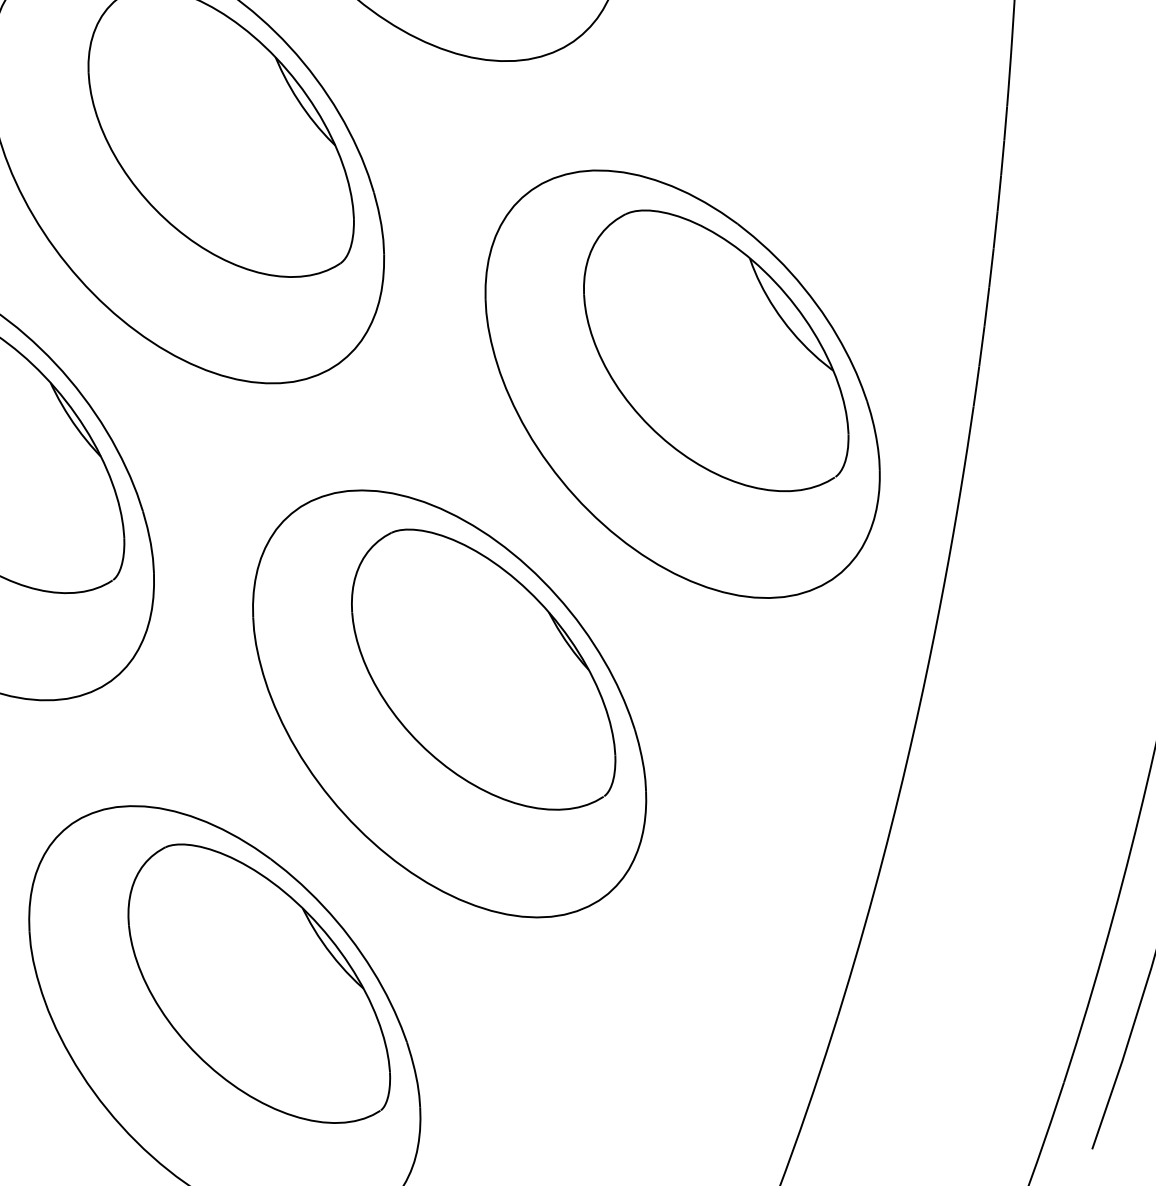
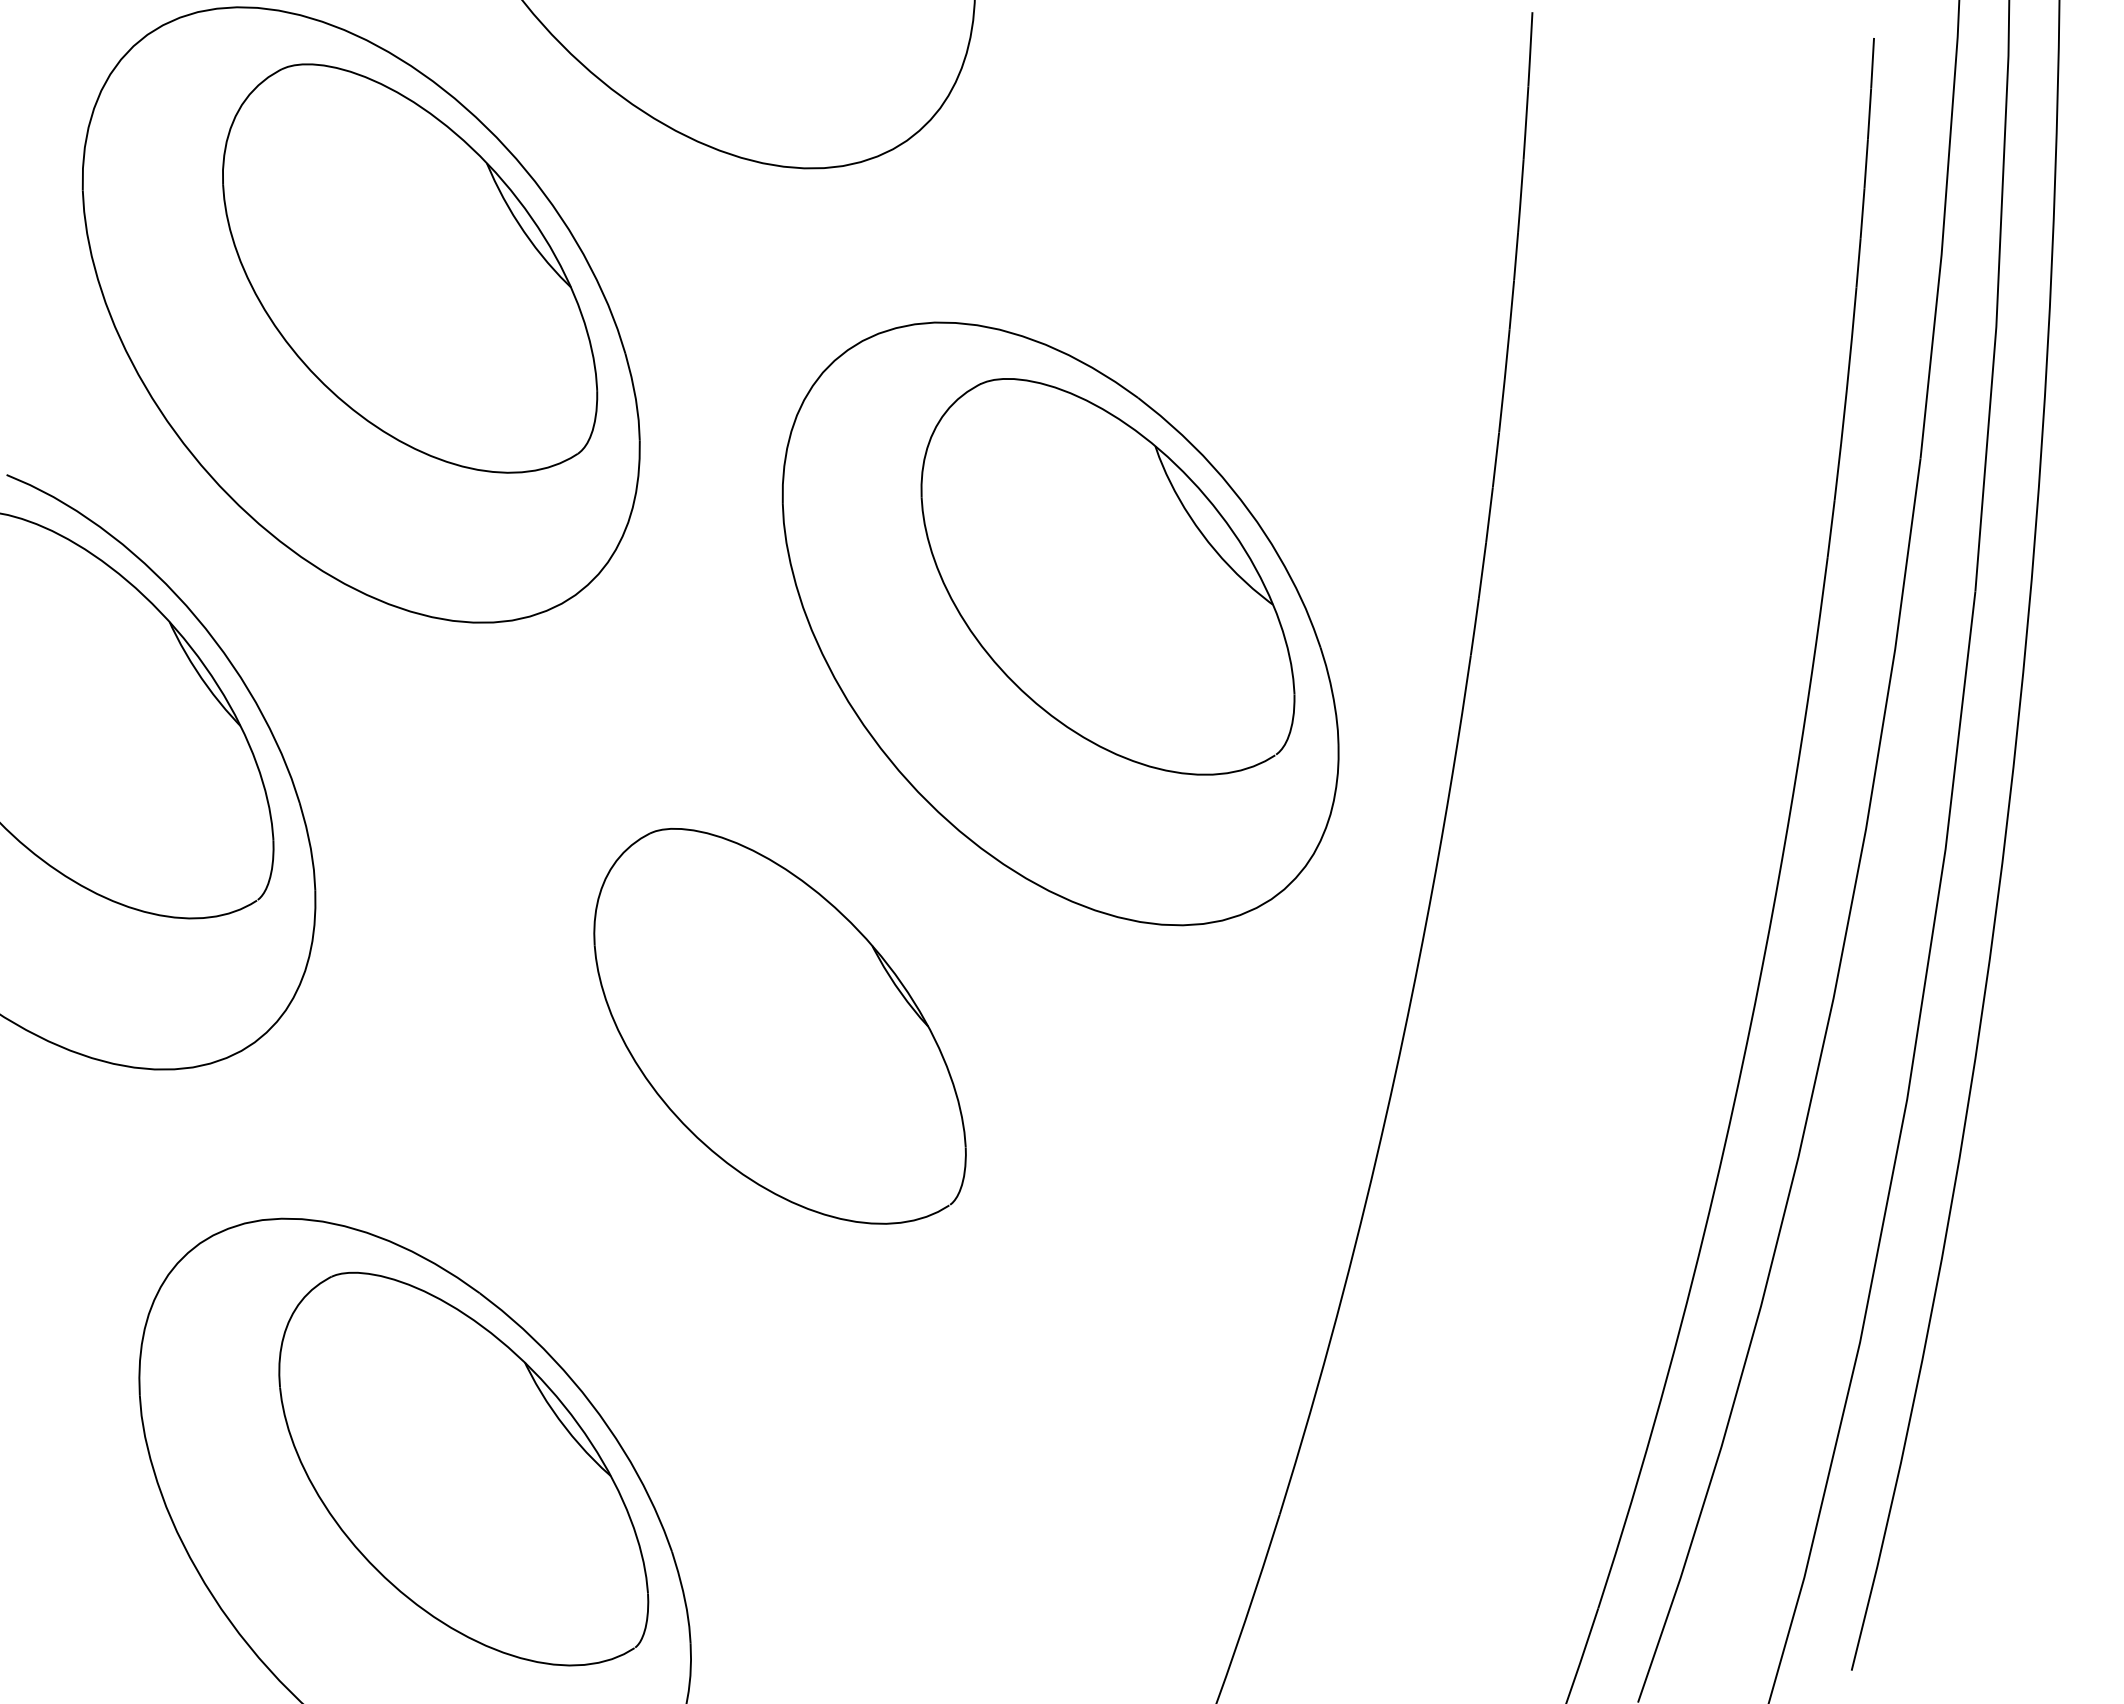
part: (449, 703) -> (732, 1074), removed

